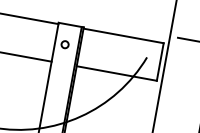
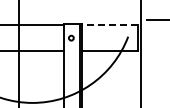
line: (123, 36) -> (109, 25), solid -> dashed

